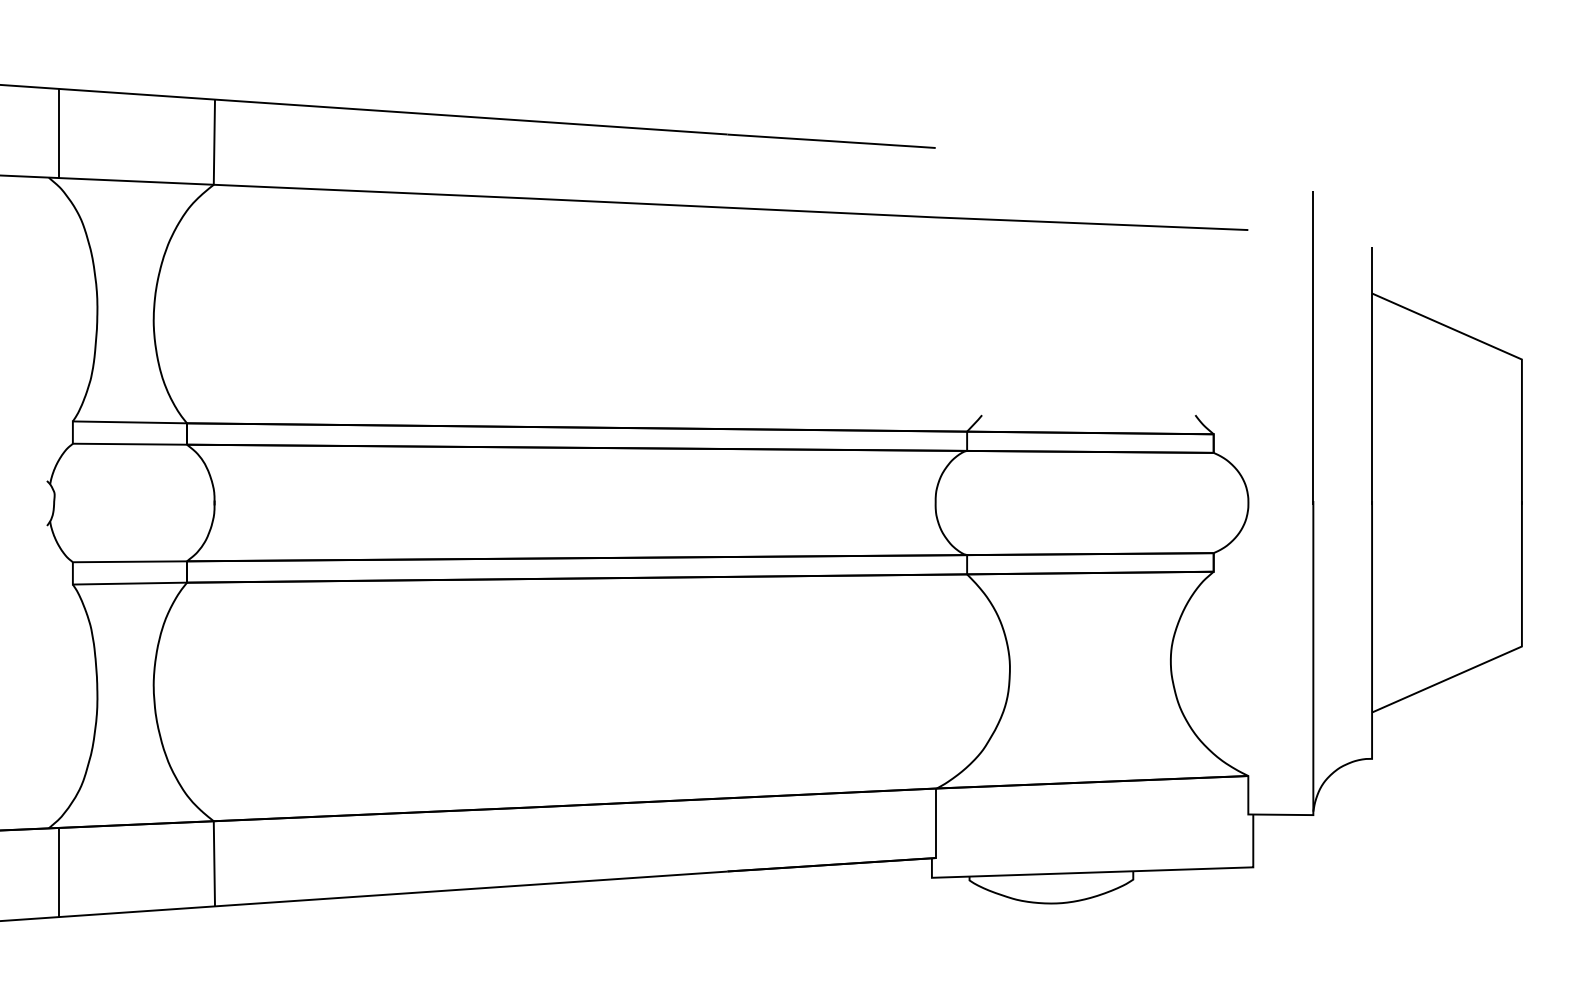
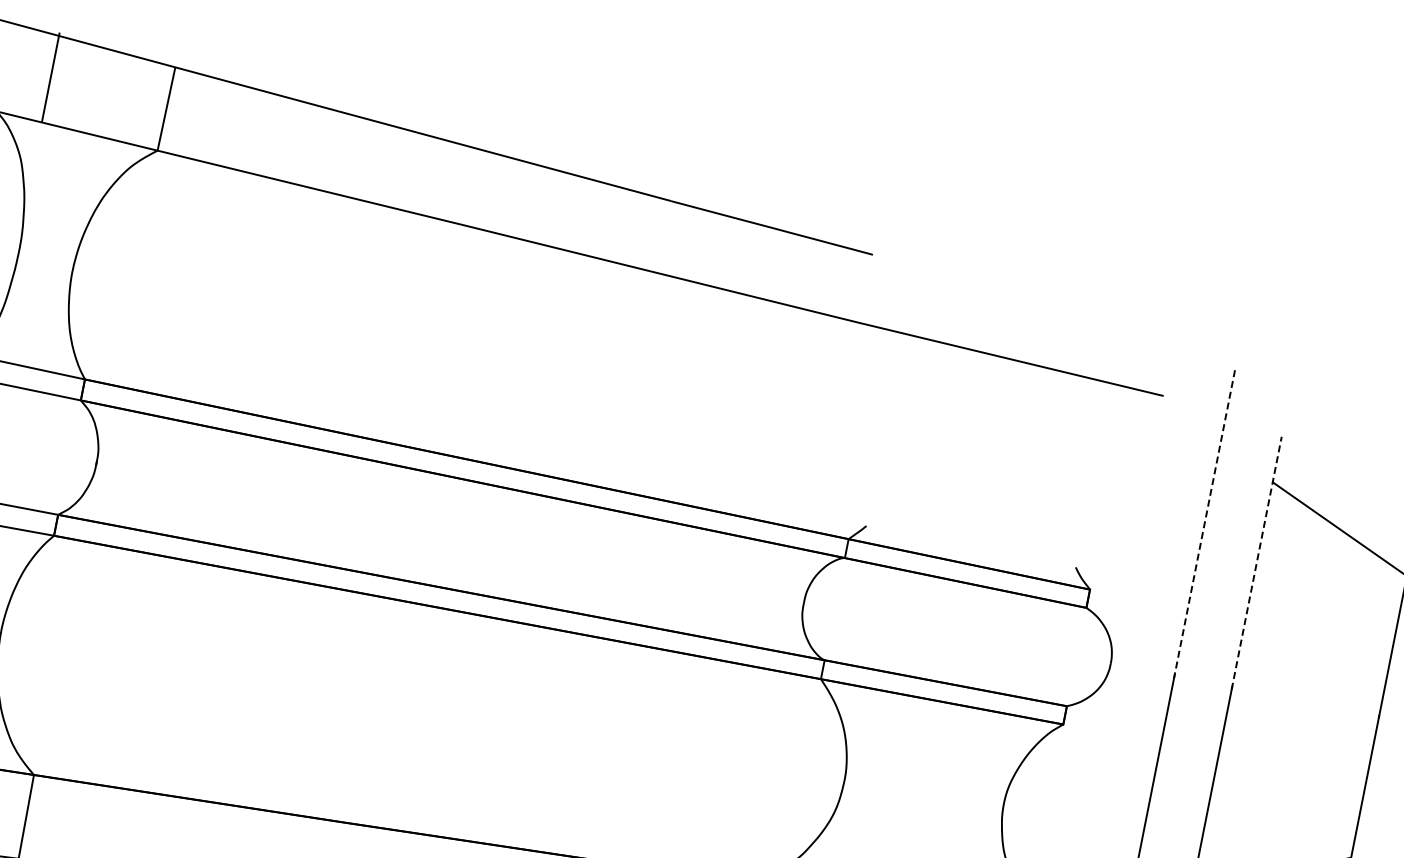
line: (58, 133) -> (50, 77), moved
line: (1313, 348) -> (1204, 524), solid -> dashed
line: (1372, 376) -> (1257, 563), solid -> dashed

